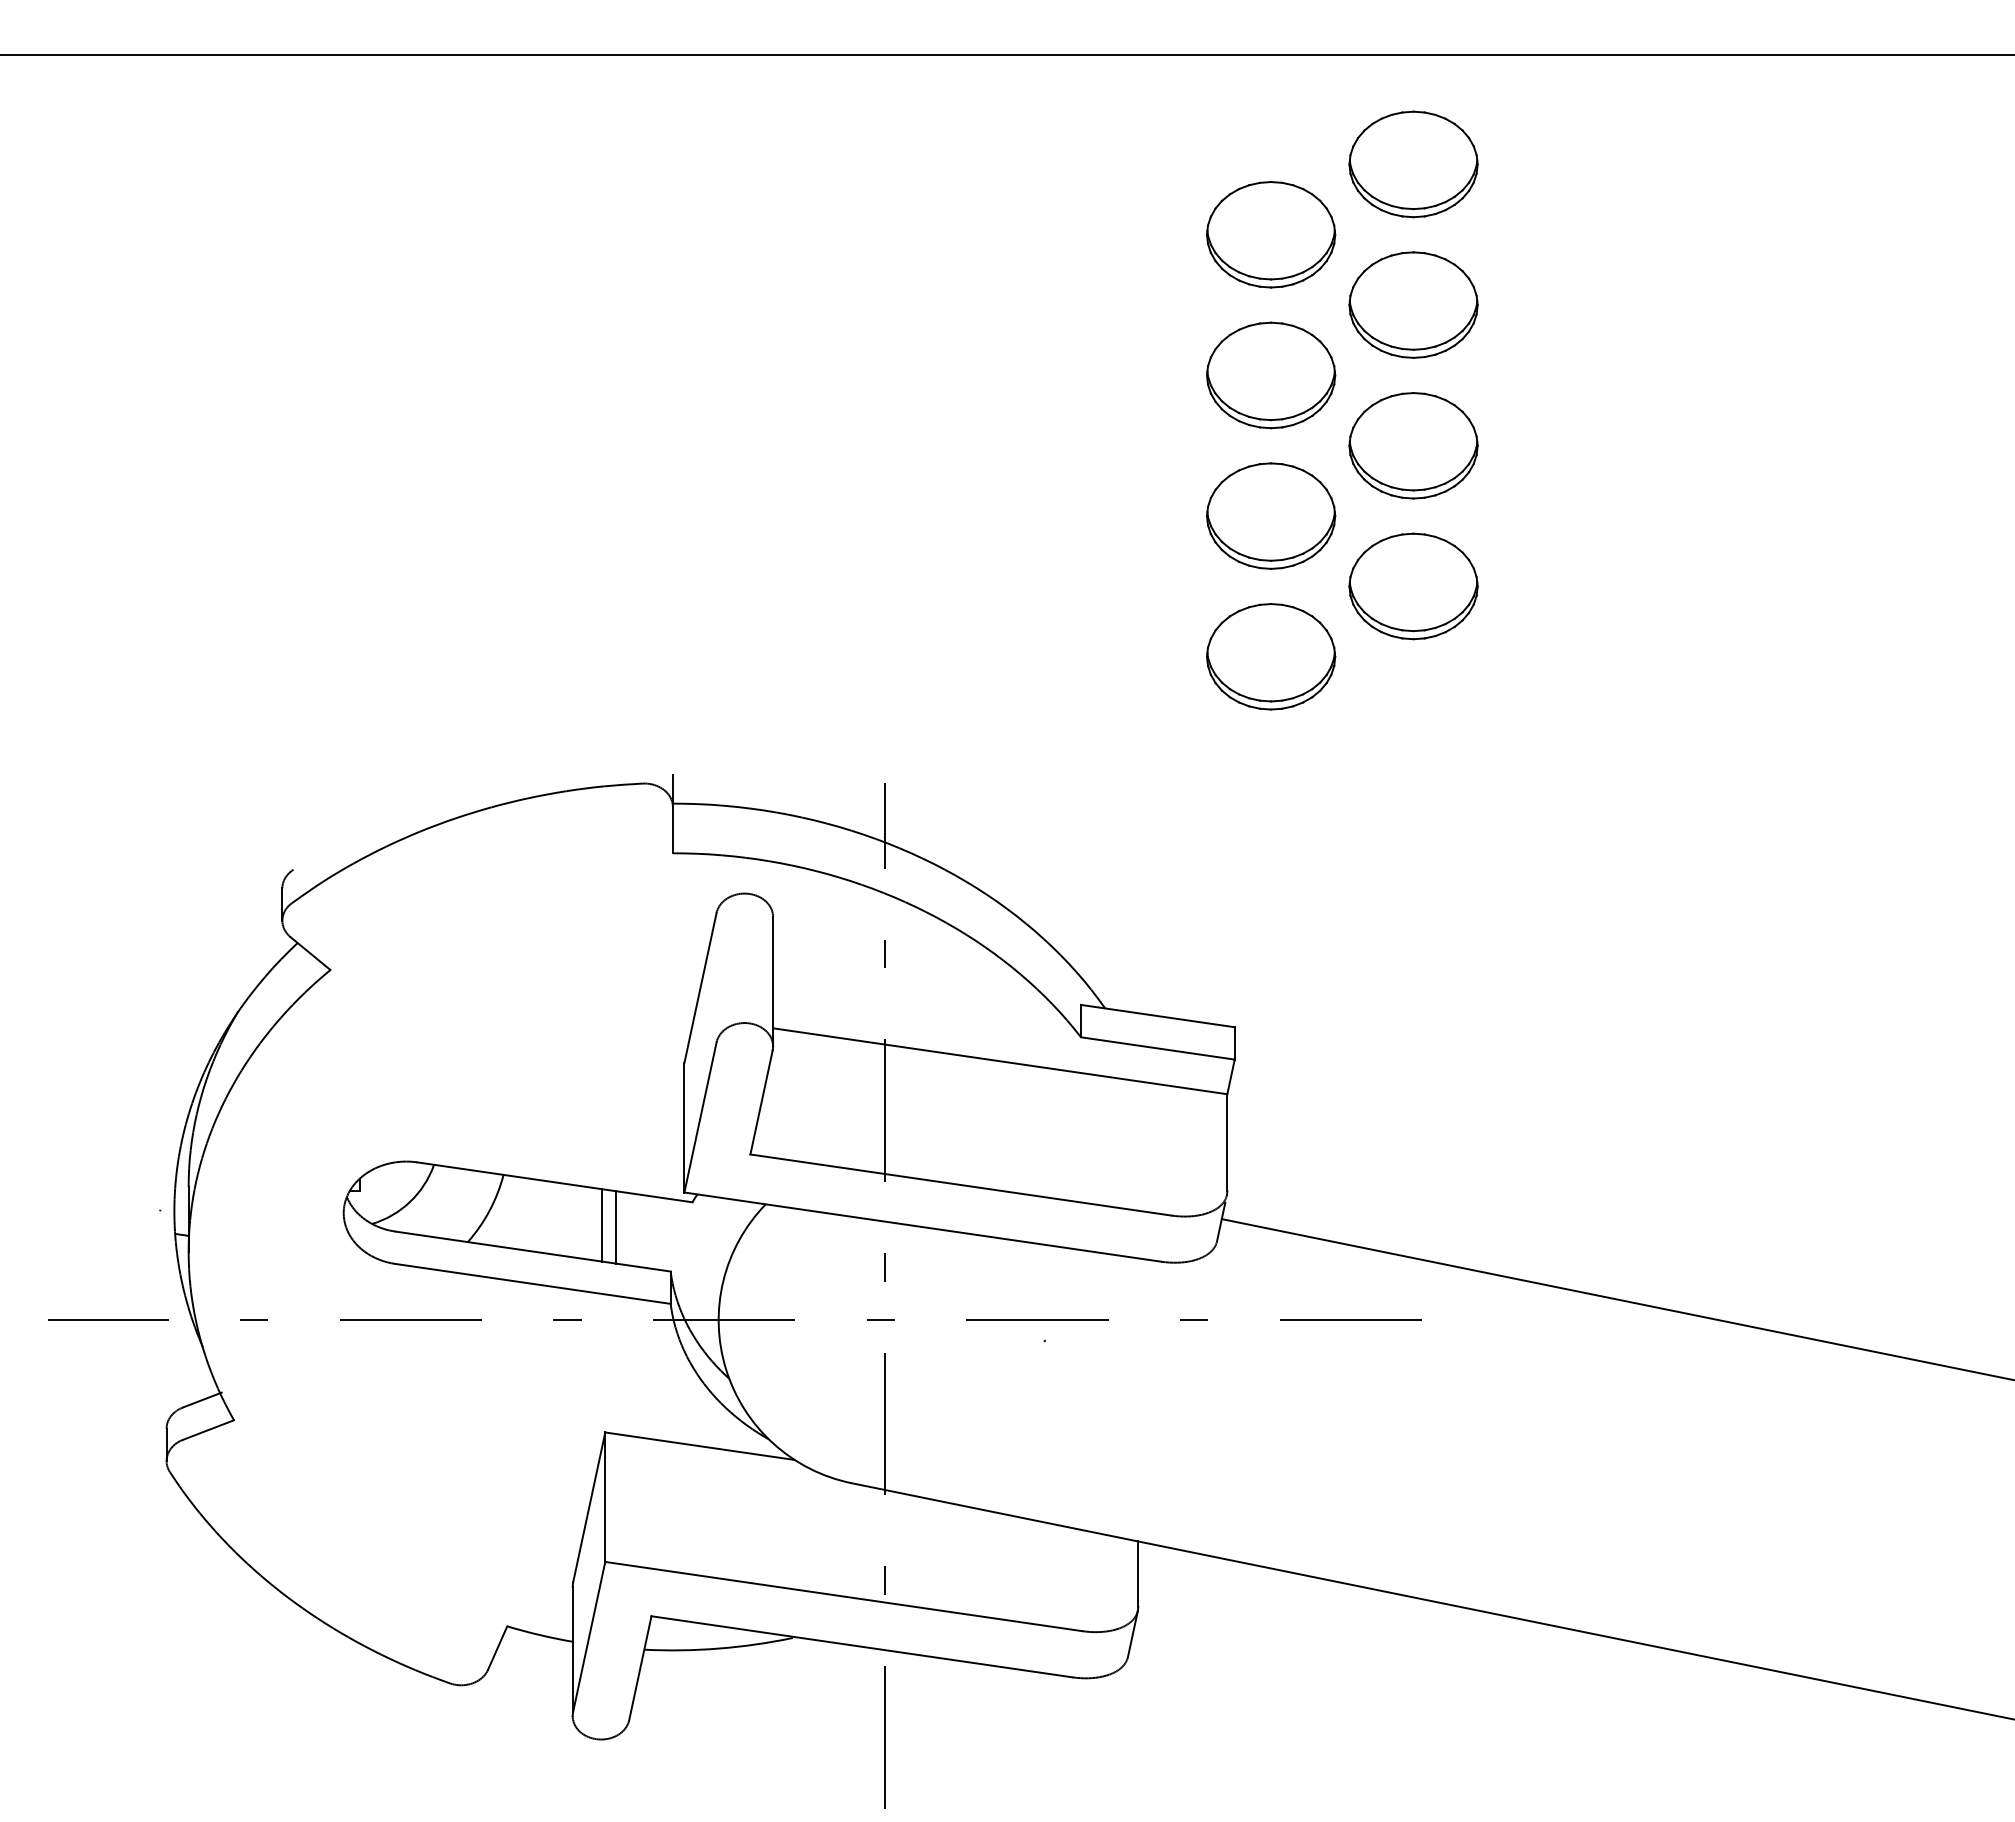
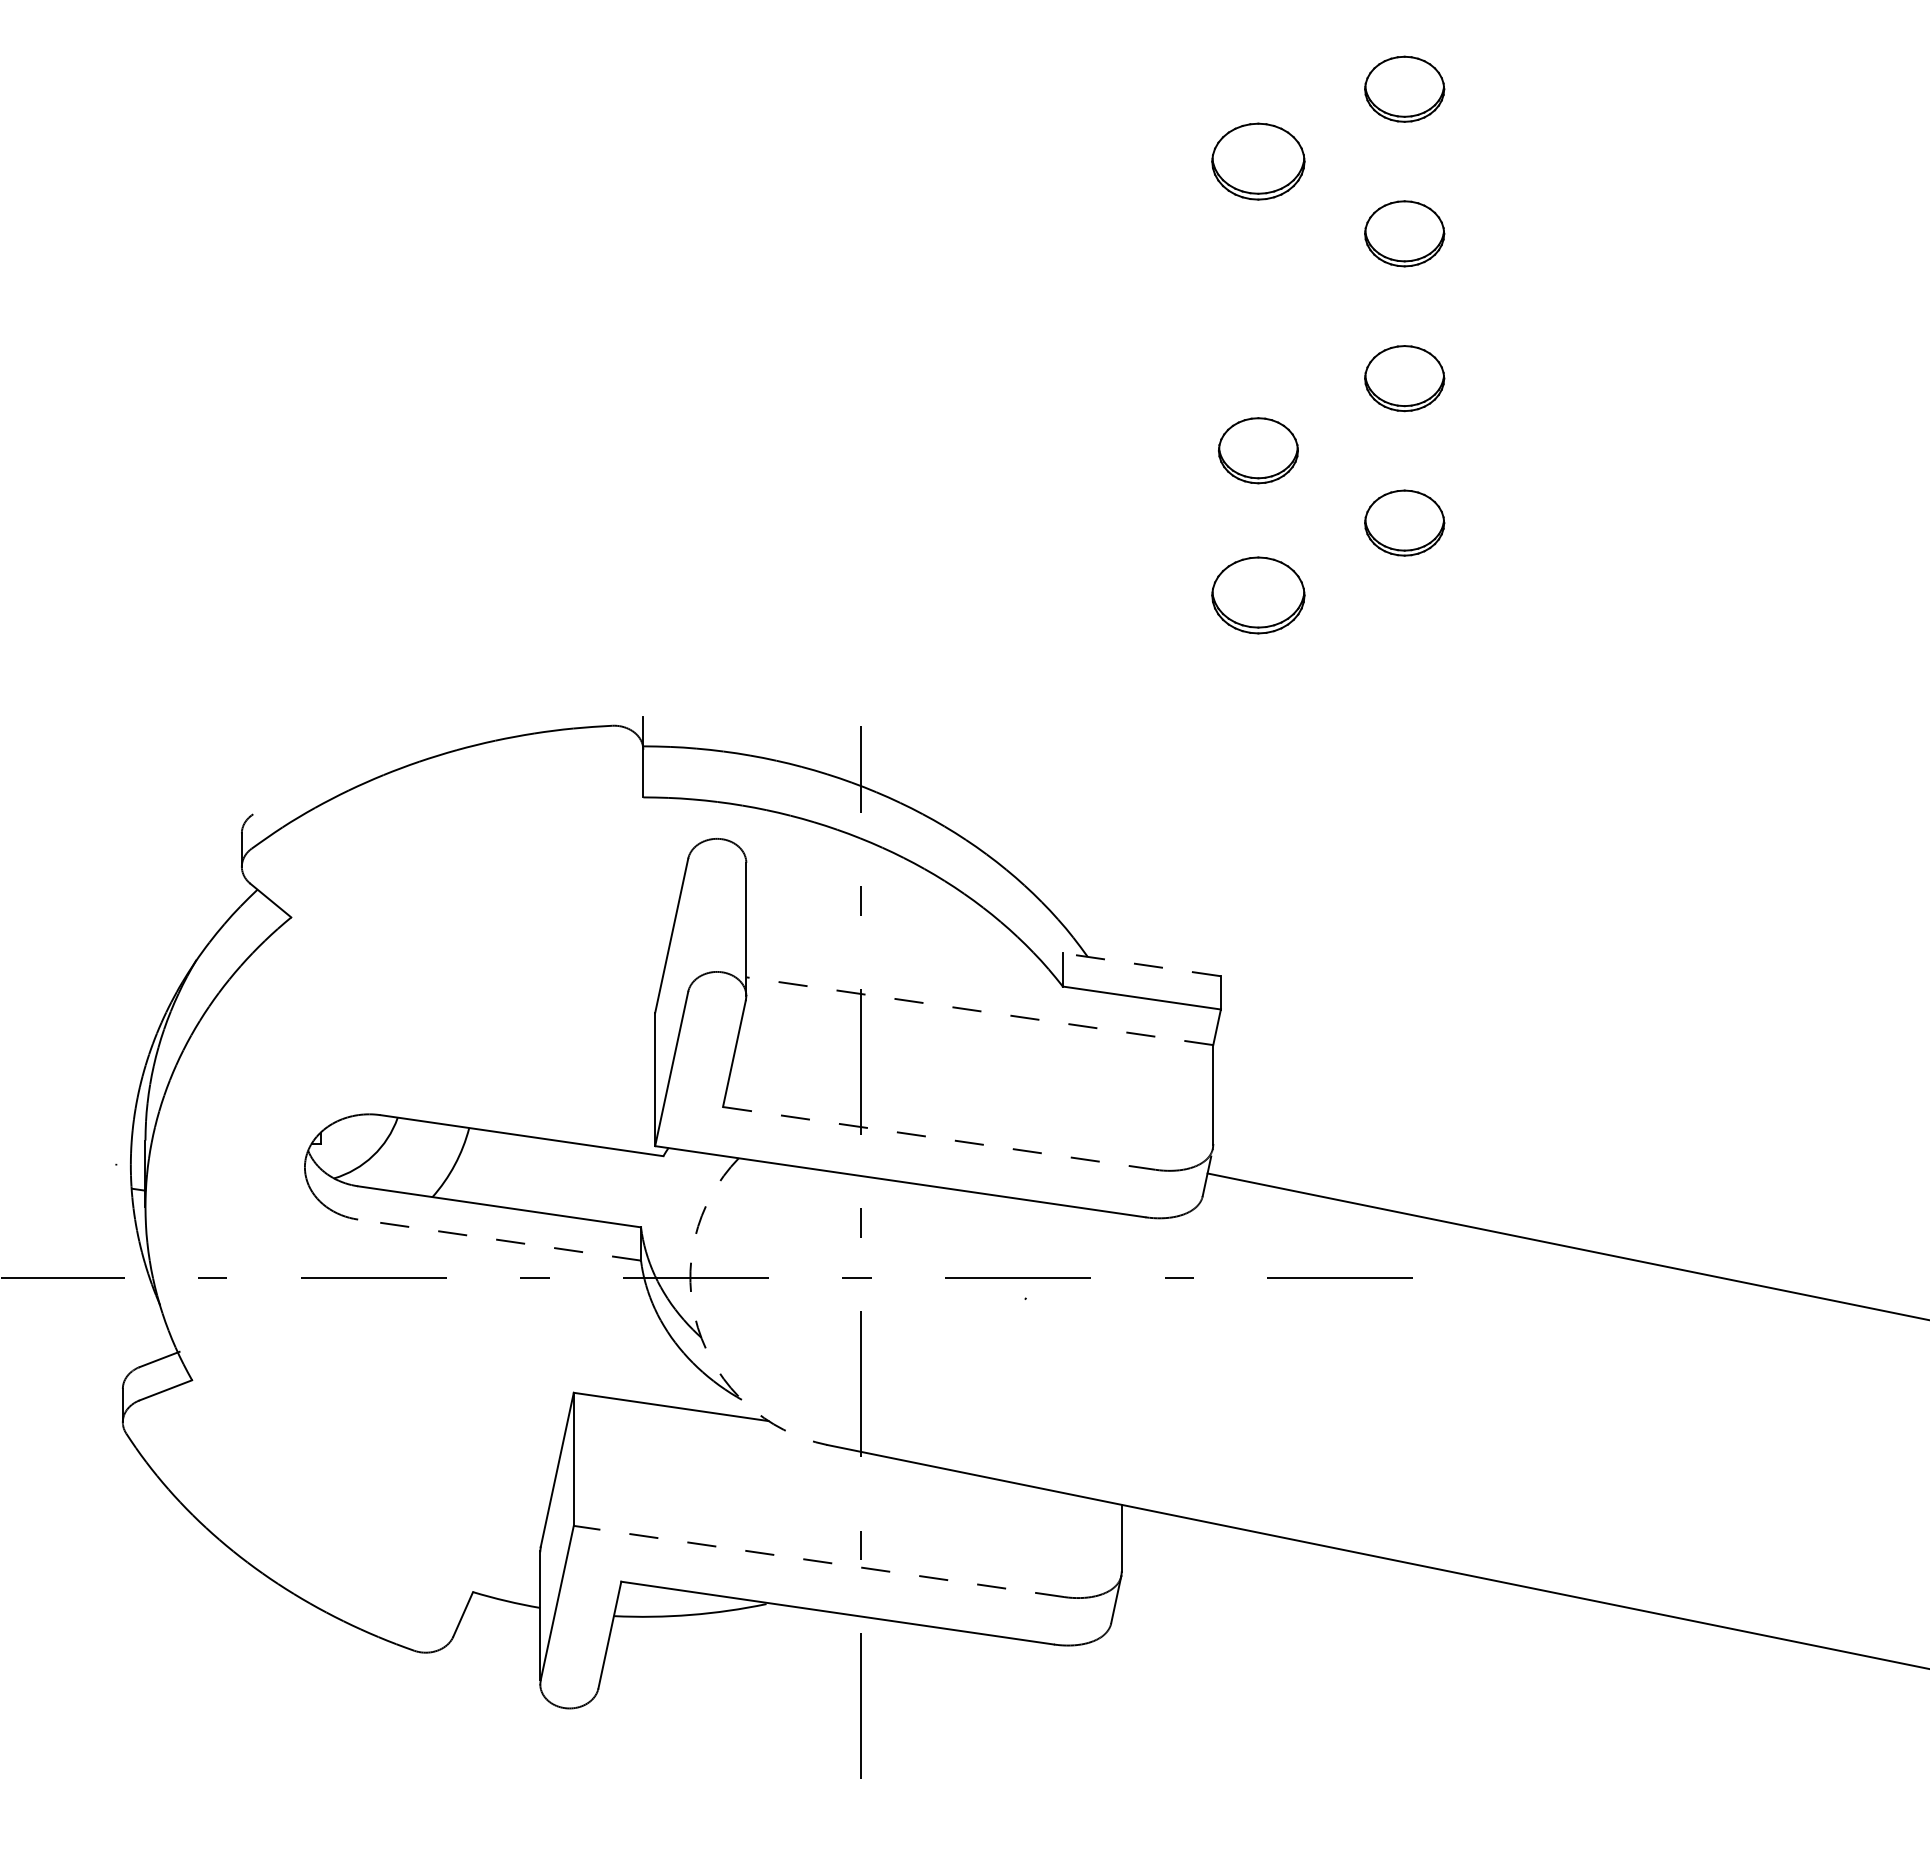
part: (1413, 164) -> (1404, 89), size x0.6
part: (1271, 234) -> (1258, 161), size x0.7
part: (1413, 304) -> (1404, 233), size x0.6
part: (1271, 375) -> (1258, 306), removed
part: (1413, 445) -> (1404, 378), size x0.6
part: (1271, 515) -> (1258, 450), size x0.6
part: (1413, 586) -> (1404, 523), size x0.6
part: (1271, 656) -> (1258, 595), size x0.7
line: (1157, 1016) -> (1141, 965), solid -> dashed
line: (999, 1061) -> (979, 1011), solid -> dashed
line: (960, 1185) -> (938, 1138), solid -> dashed
line: (601, 1225) -> (569, 1180), removed
line: (615, 1227) -> (584, 1182), removed
line: (532, 1283) -> (498, 1239), solid -> dashed
arc: (726, 1369) -> (698, 1328), solid -> dashed
line: (843, 1596) -> (818, 1561), solid -> dashed

